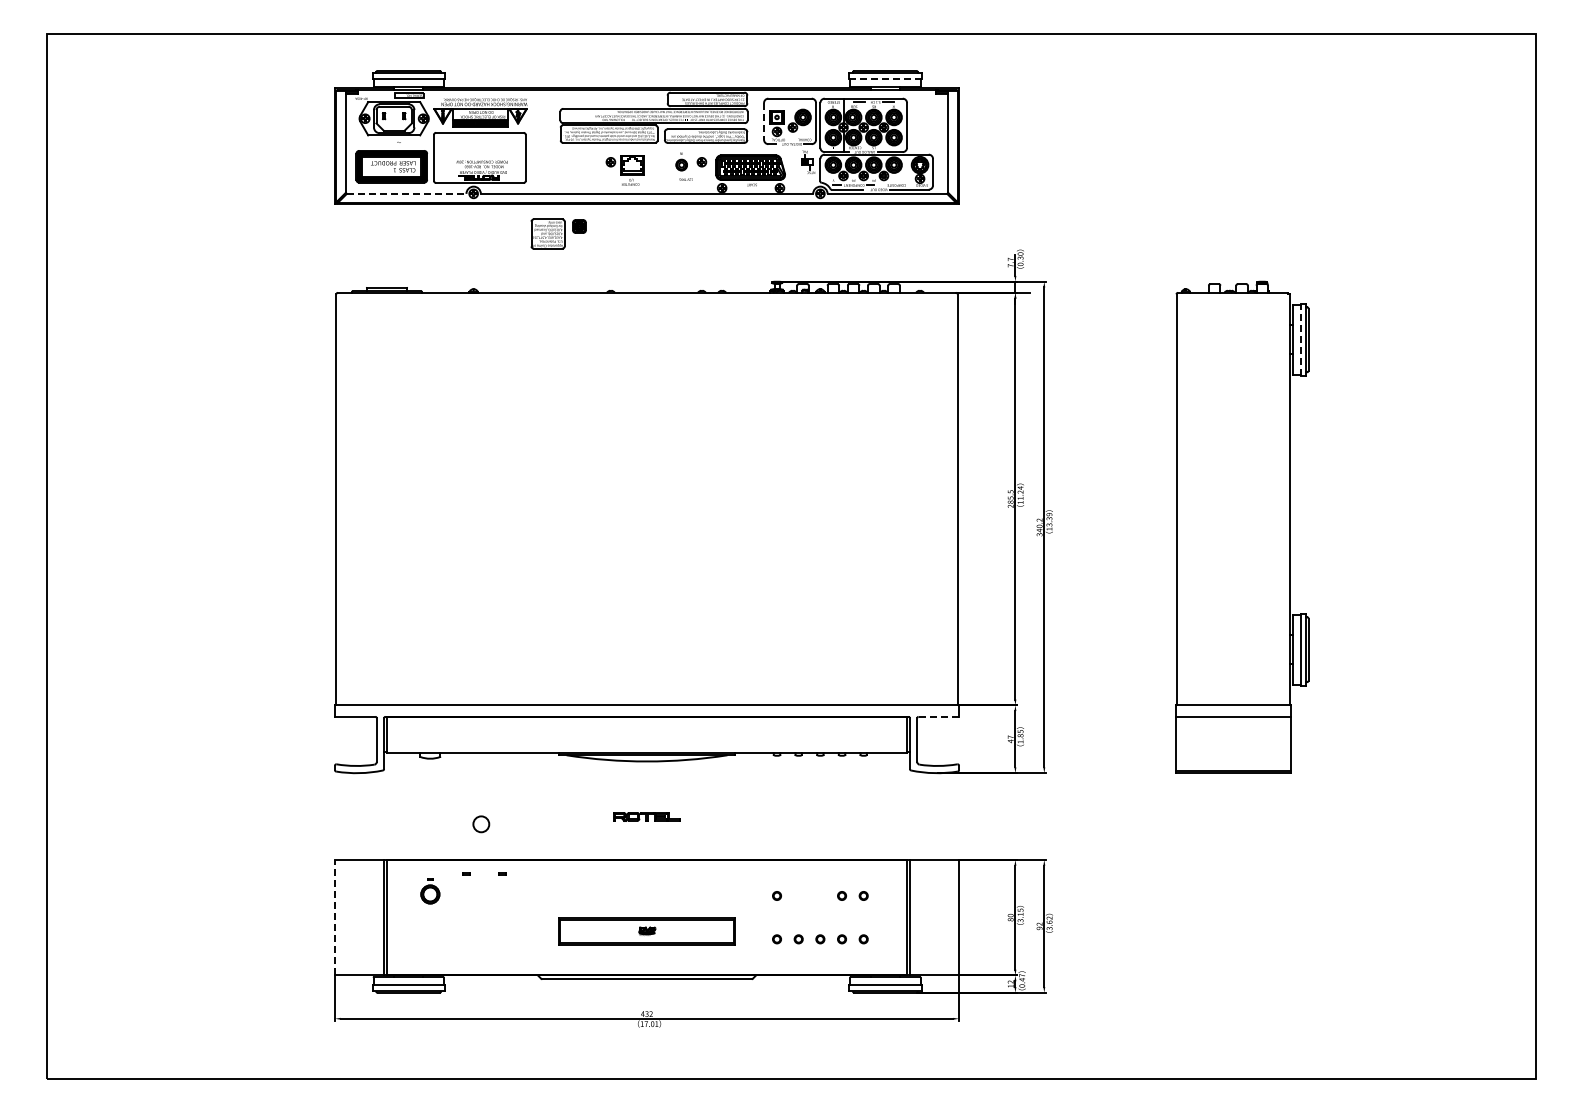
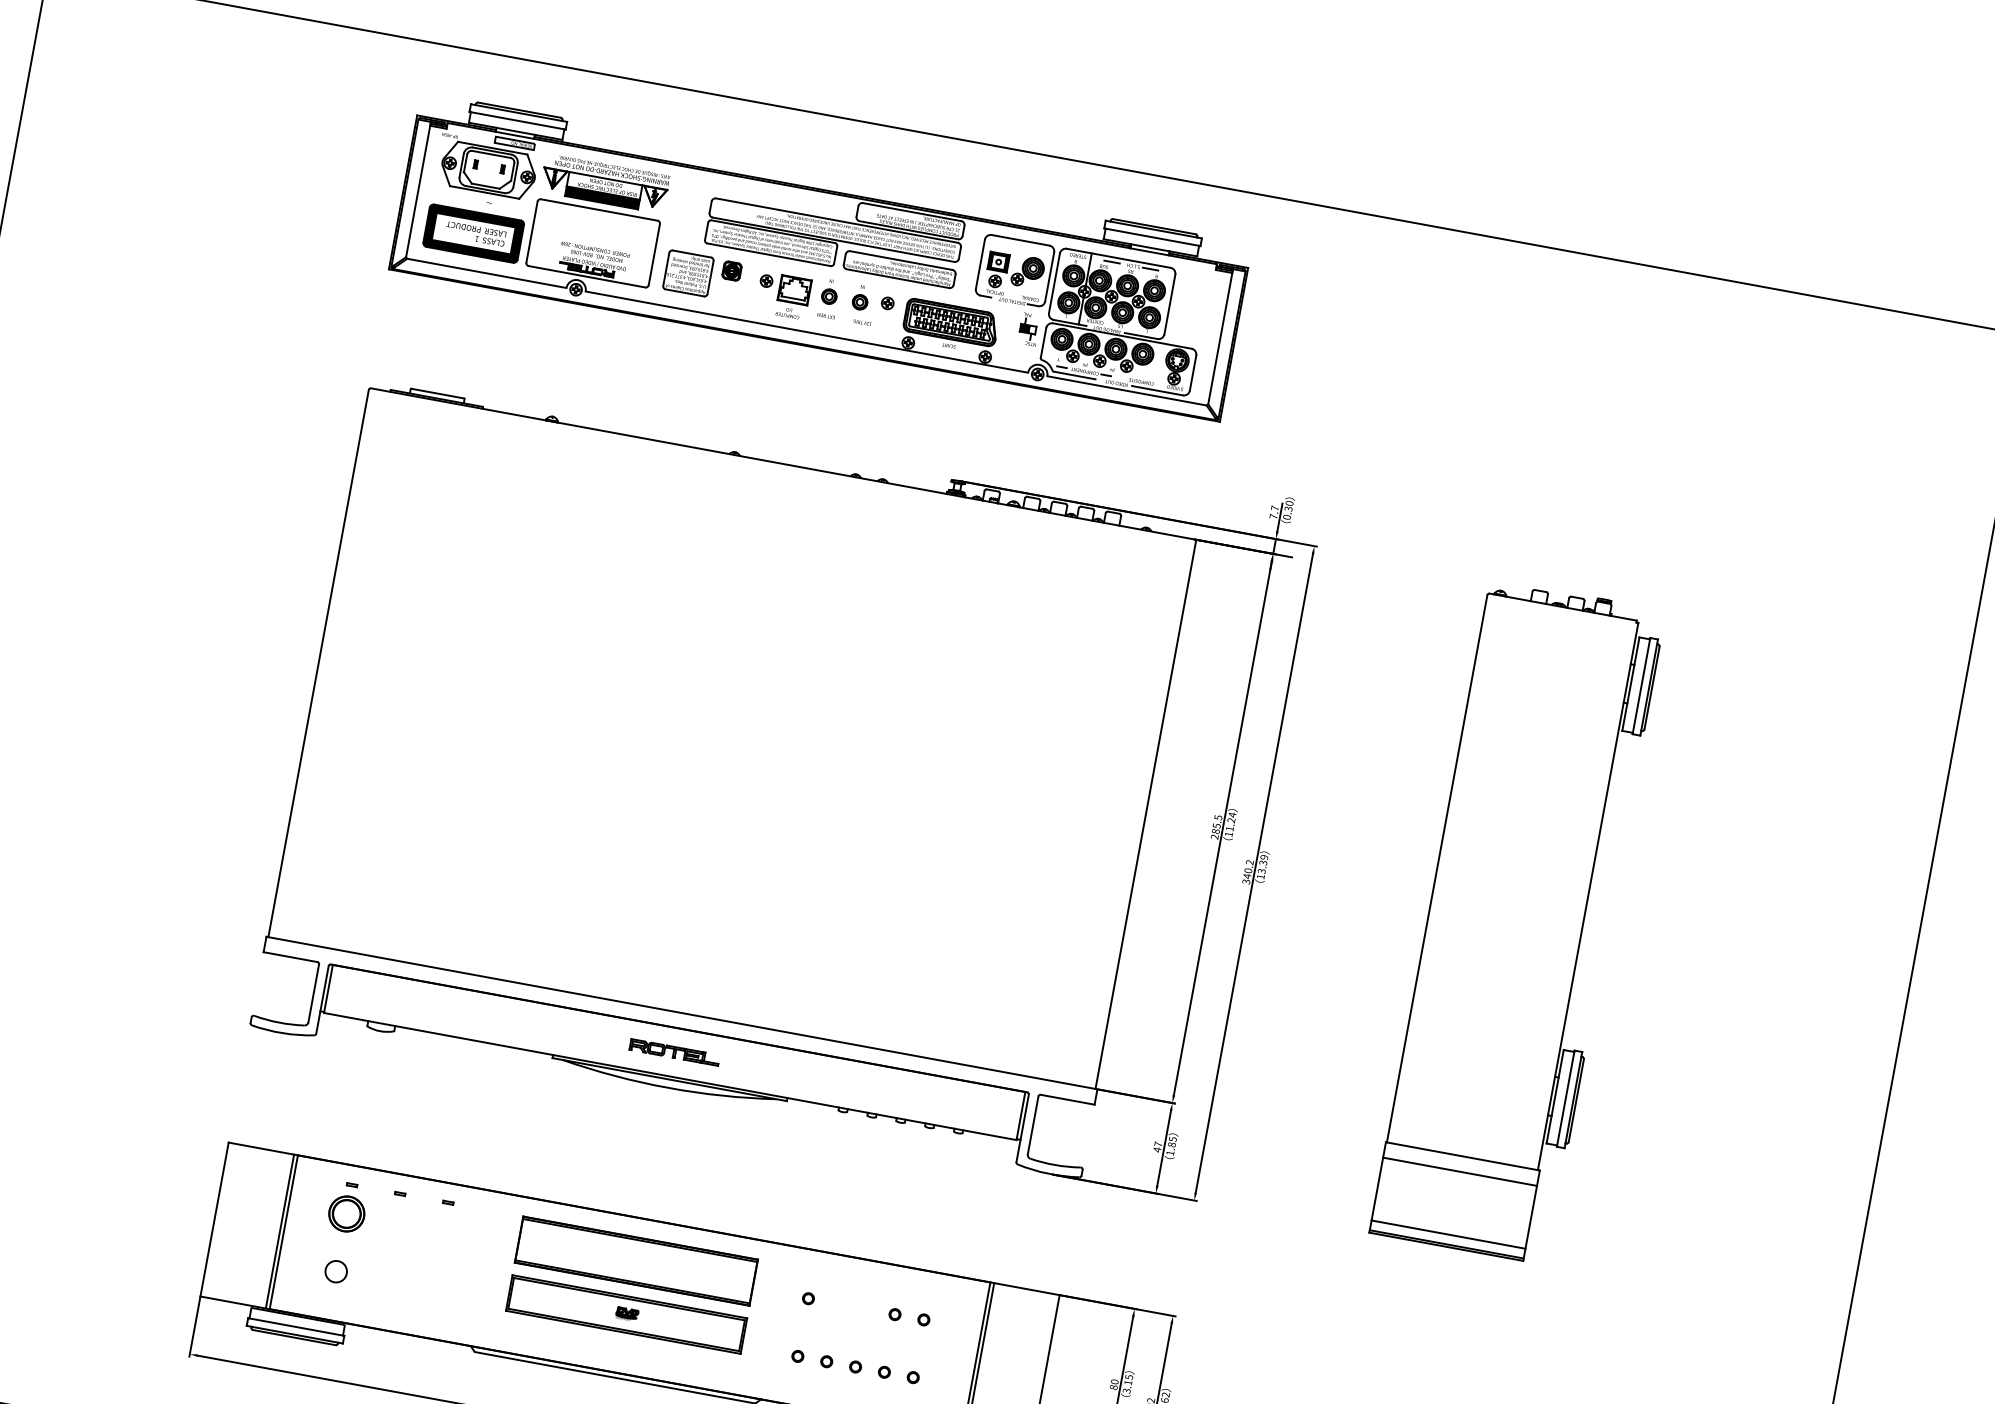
line: (884, 78) -> (1151, 236), dashed -> solid
line: (764, 121) -> (981, 264), dashed -> solid
part: (658, 166) -> (828, 298), added
line: (406, 193) -> (486, 272), dashed -> solid
part: (558, 233) -> (702, 275), moved
line: (1300, 339) -> (1641, 685), dashed -> solid
line: (938, 716) -> (1067, 1099), dashed -> solid
line: (1233, 764) -> (1448, 1235), added
part: (646, 816) -> (674, 1051), moved
circle: (481, 824) -> (336, 1271), moved
part: (430, 890) -> (348, 1206), size x1.43
part: (646, 891) -> (635, 1260), added
line: (334, 917) -> (213, 1219), dashed -> solid

